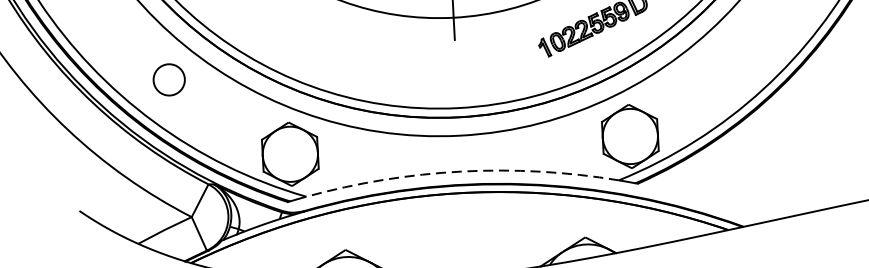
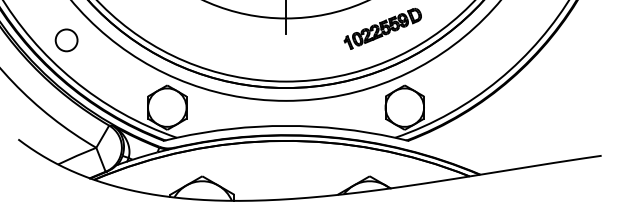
circle: (169, 80) -> (66, 40), moved
arc: (462, 170) -> (286, 125), dashed -> solid

